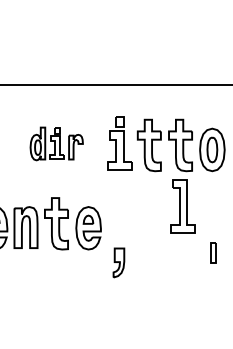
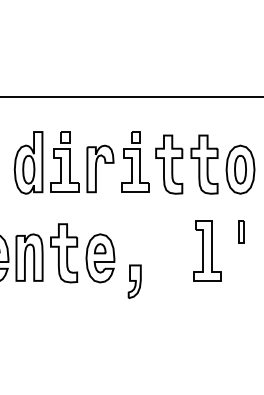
part: (56, 143) -> (64, 162), size x1.67
part: (182, 206) -> (206, 250), moved
part: (213, 252) -> (241, 231), moved
part: (118, 262) -> (134, 281), moved

